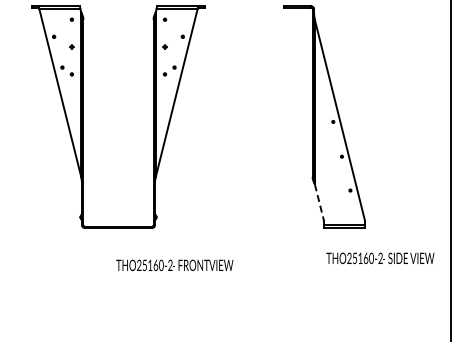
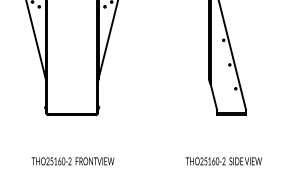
line: (319, 202) -> (213, 97), dashed -> solid
text: (380, 258) -> (223, 161), moved
text: (174, 265) -> (72, 161), moved

